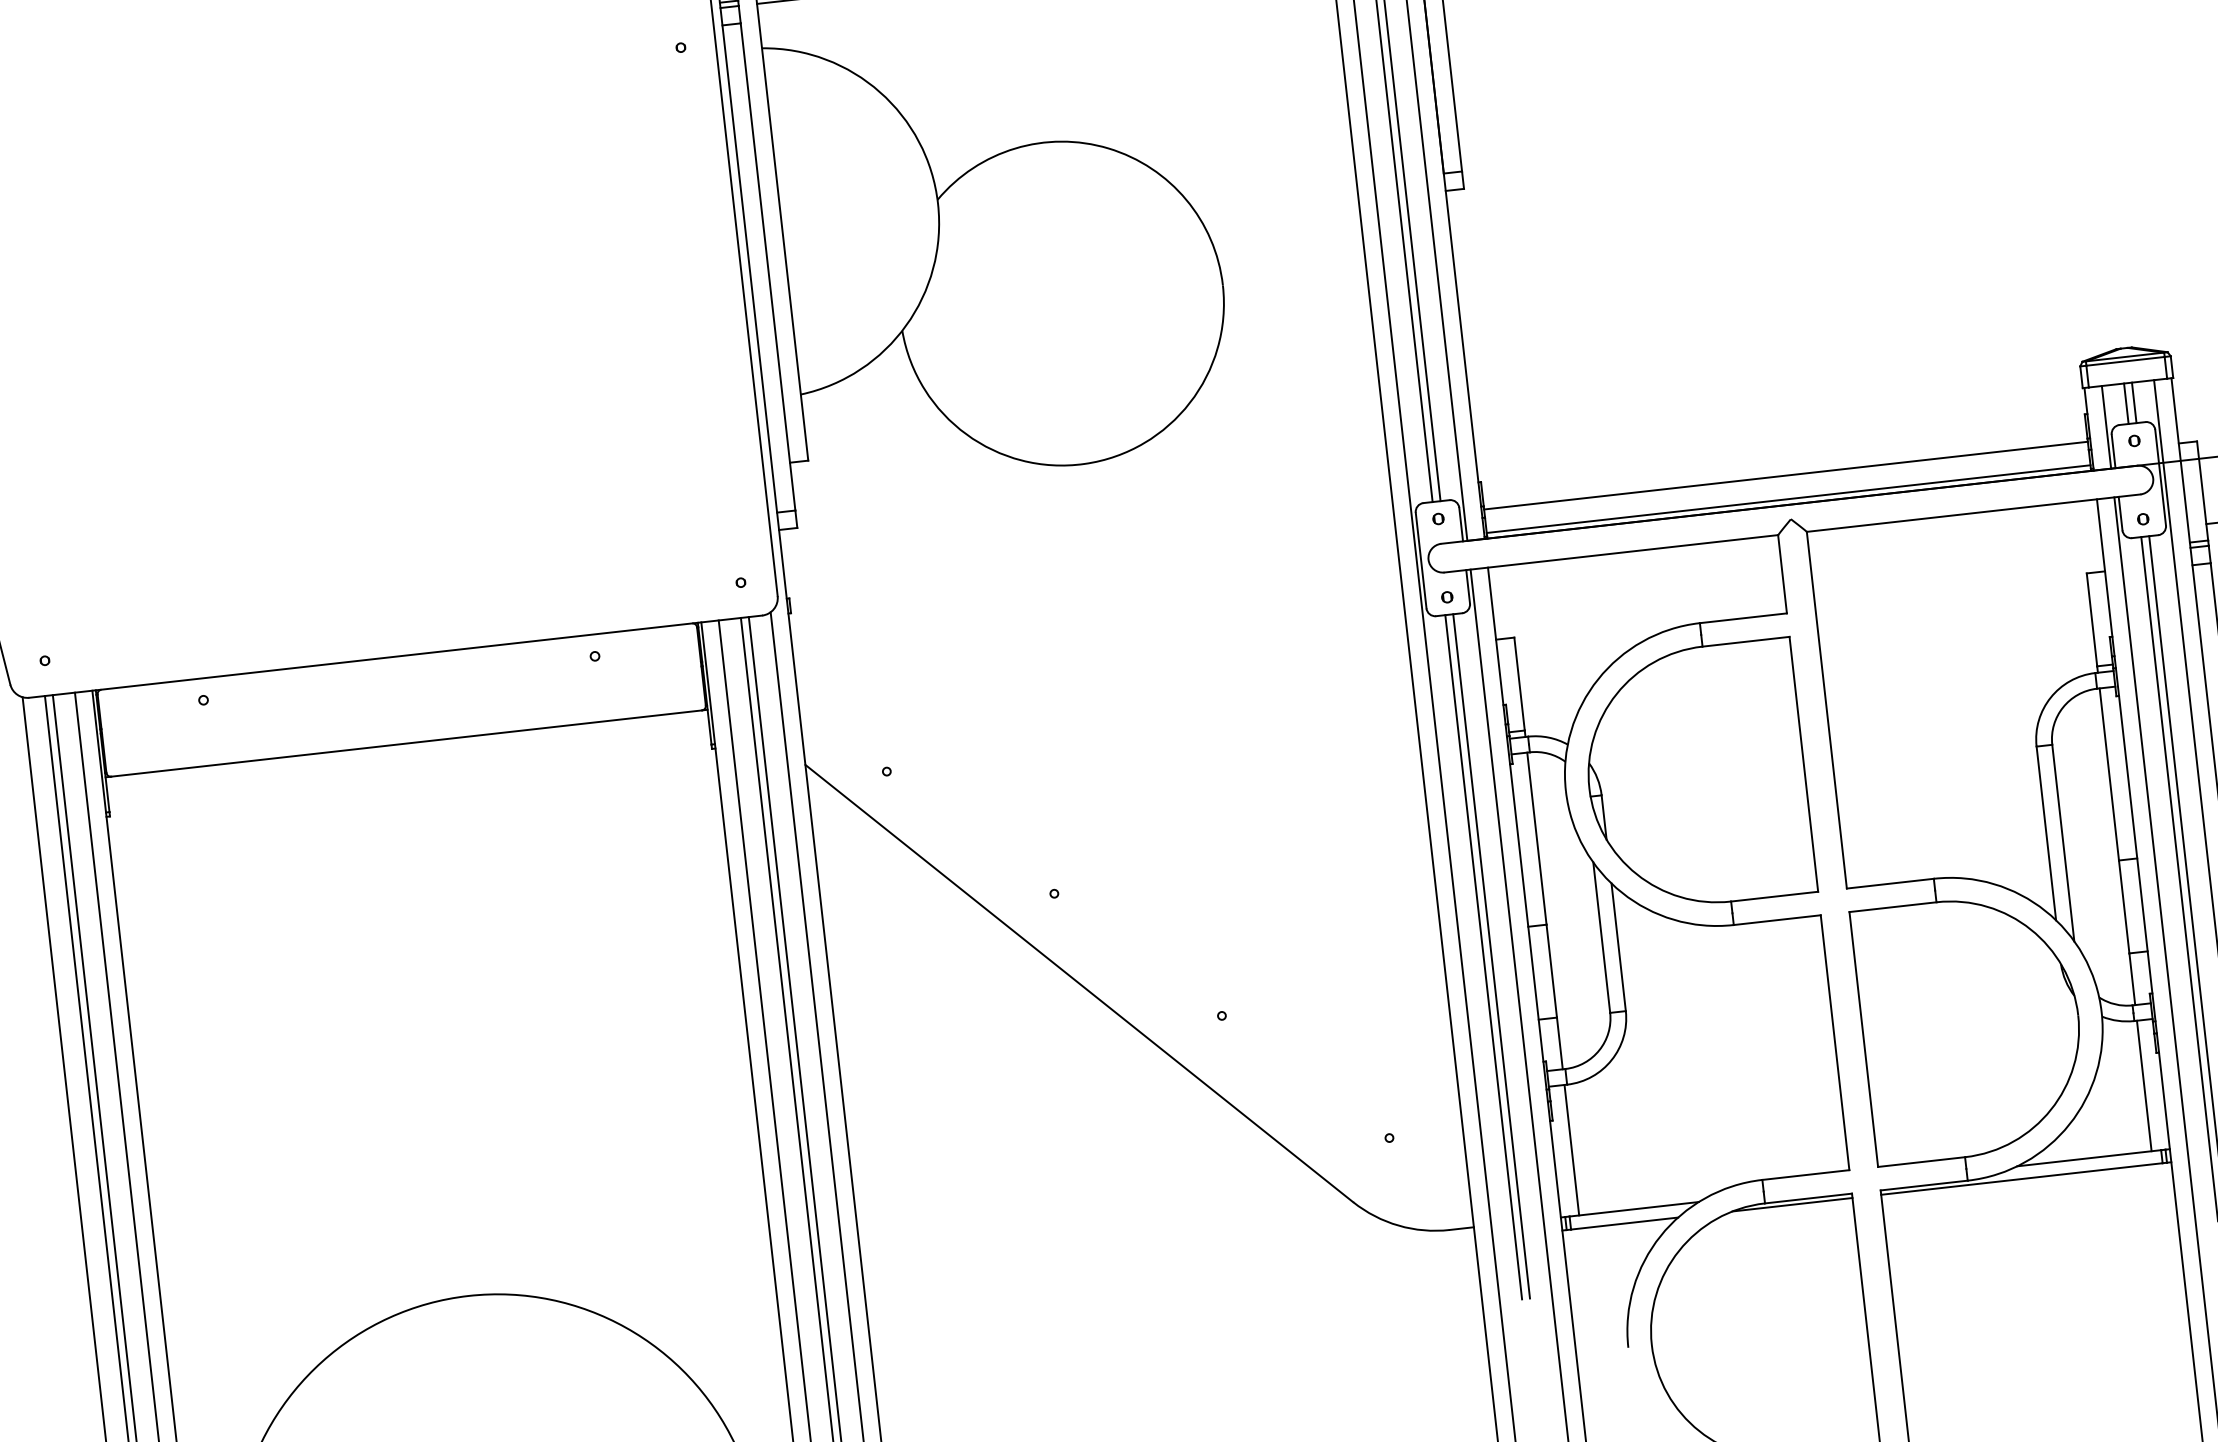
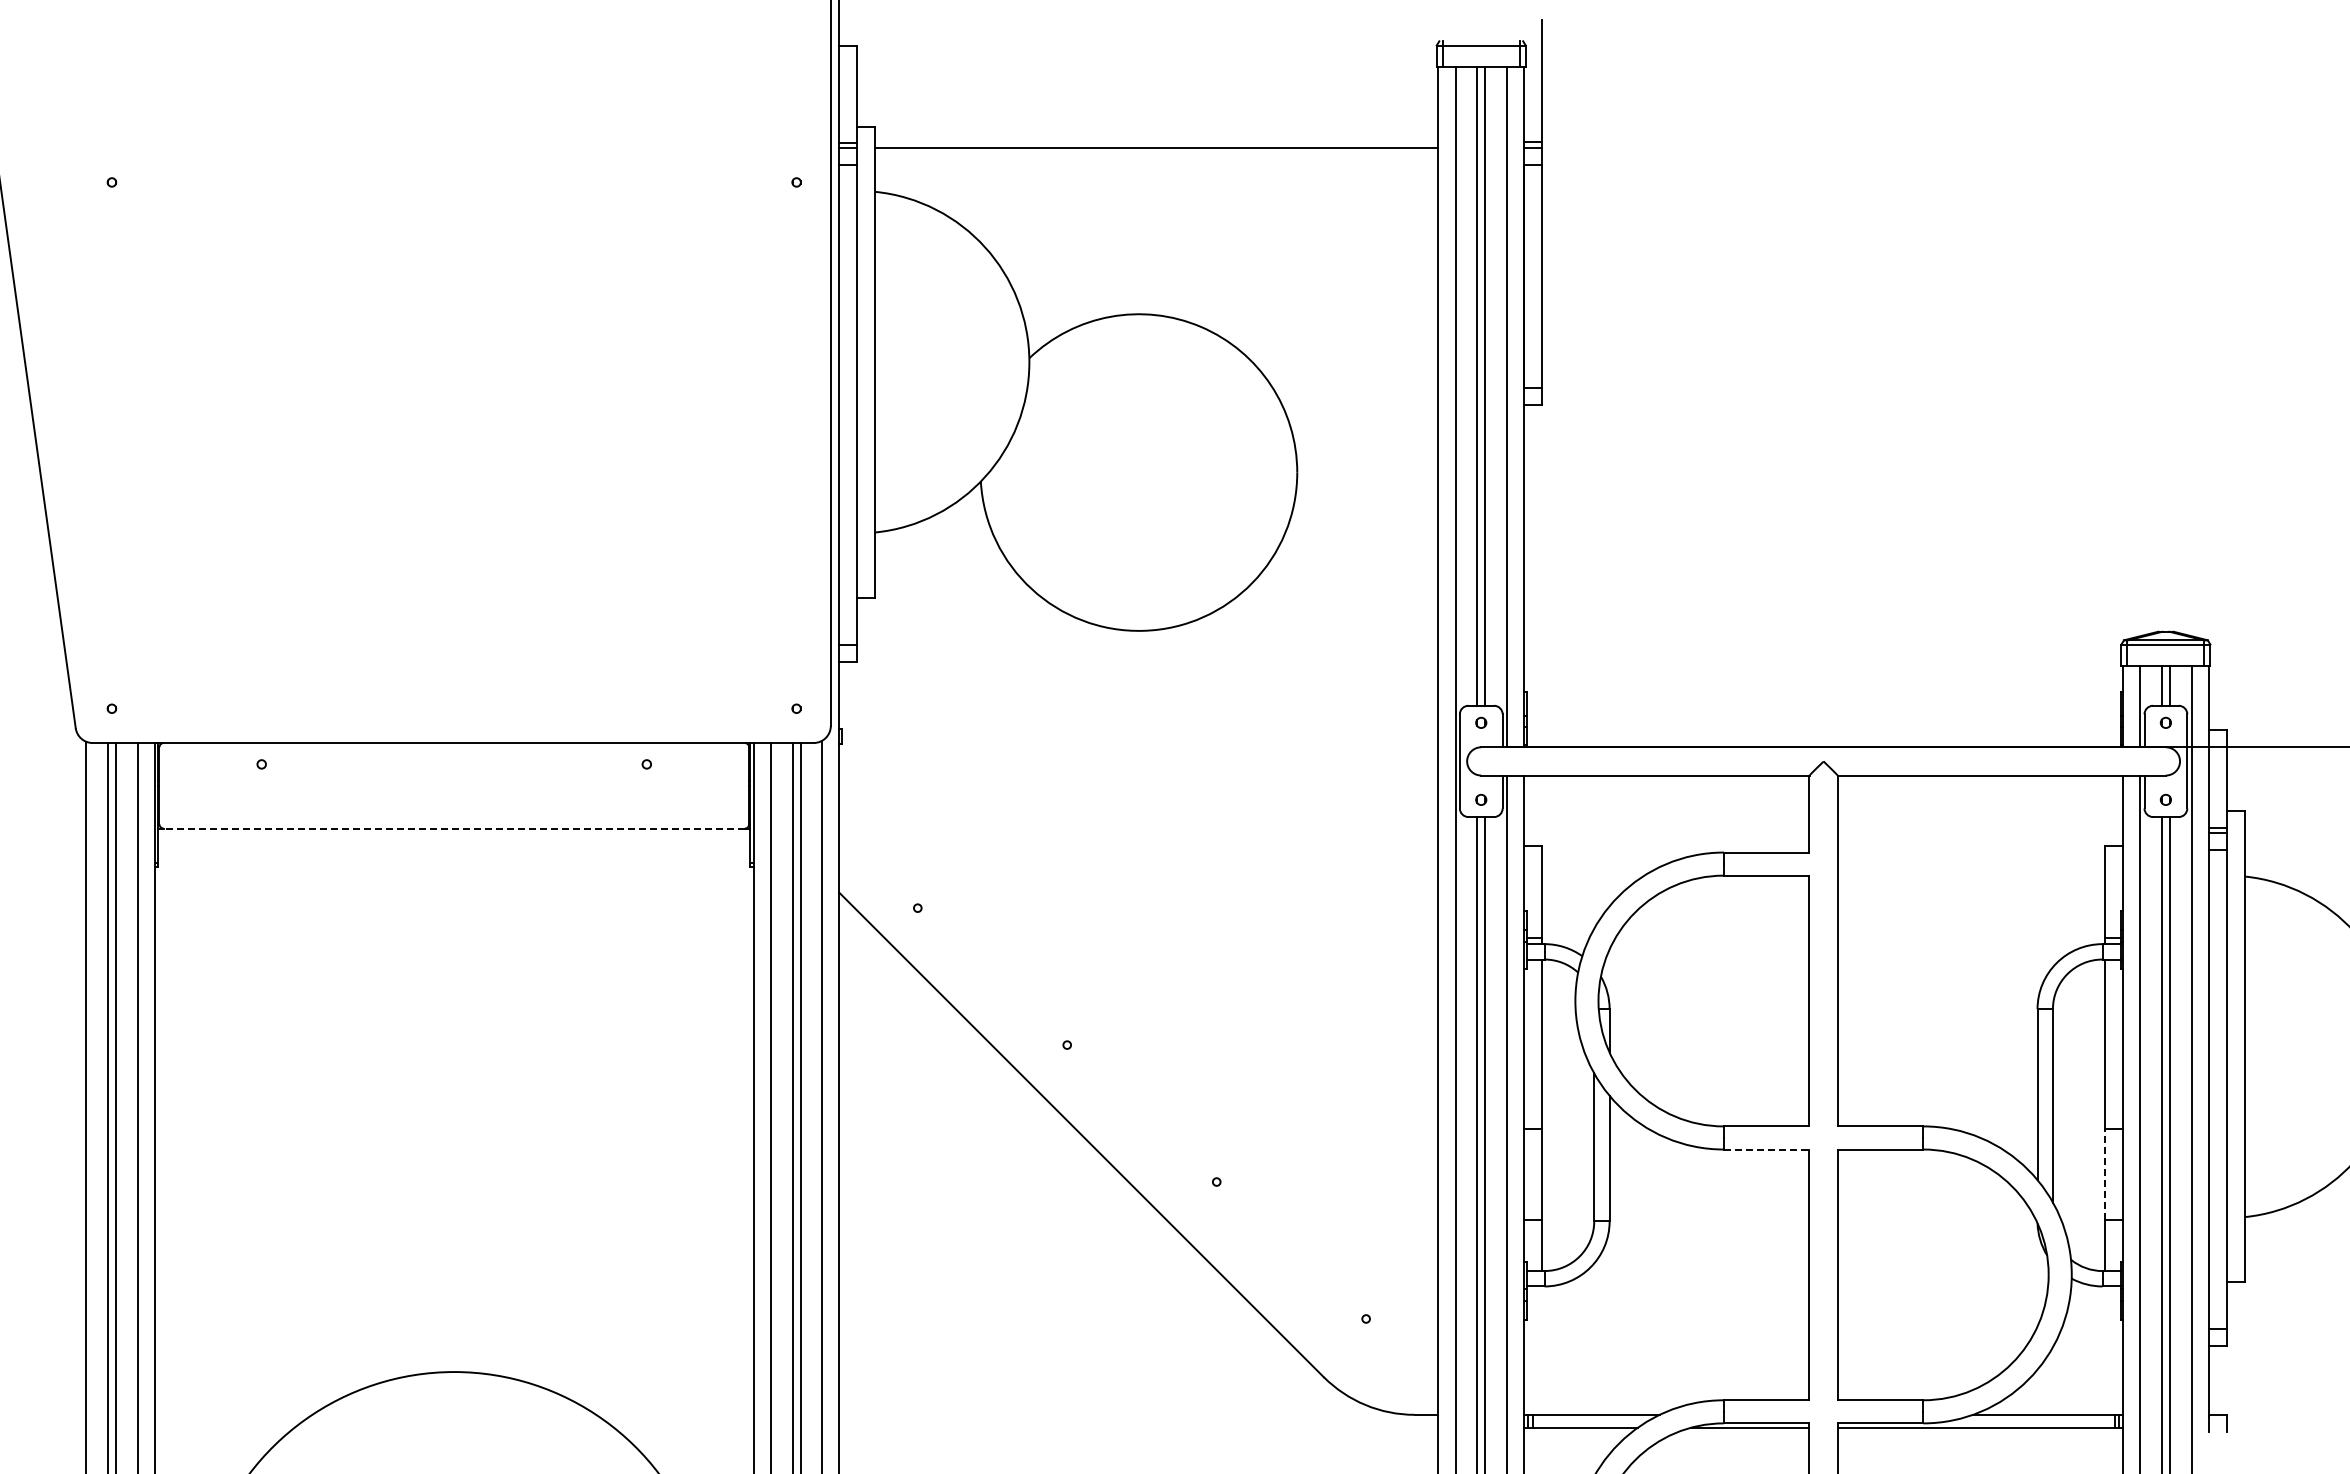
line: (1785, 475) -> (1823, 718), removed
line: (1788, 498) -> (1823, 741), removed
line: (406, 743) -> (454, 828), solid -> dashed
line: (2124, 906) -> (2105, 1174), solid -> dashed
line: (1777, 920) -> (1766, 1149), solid -> dashed
line: (2144, 1085) -> (2105, 1350), removed
line: (1572, 1150) -> (1542, 1350), removed

